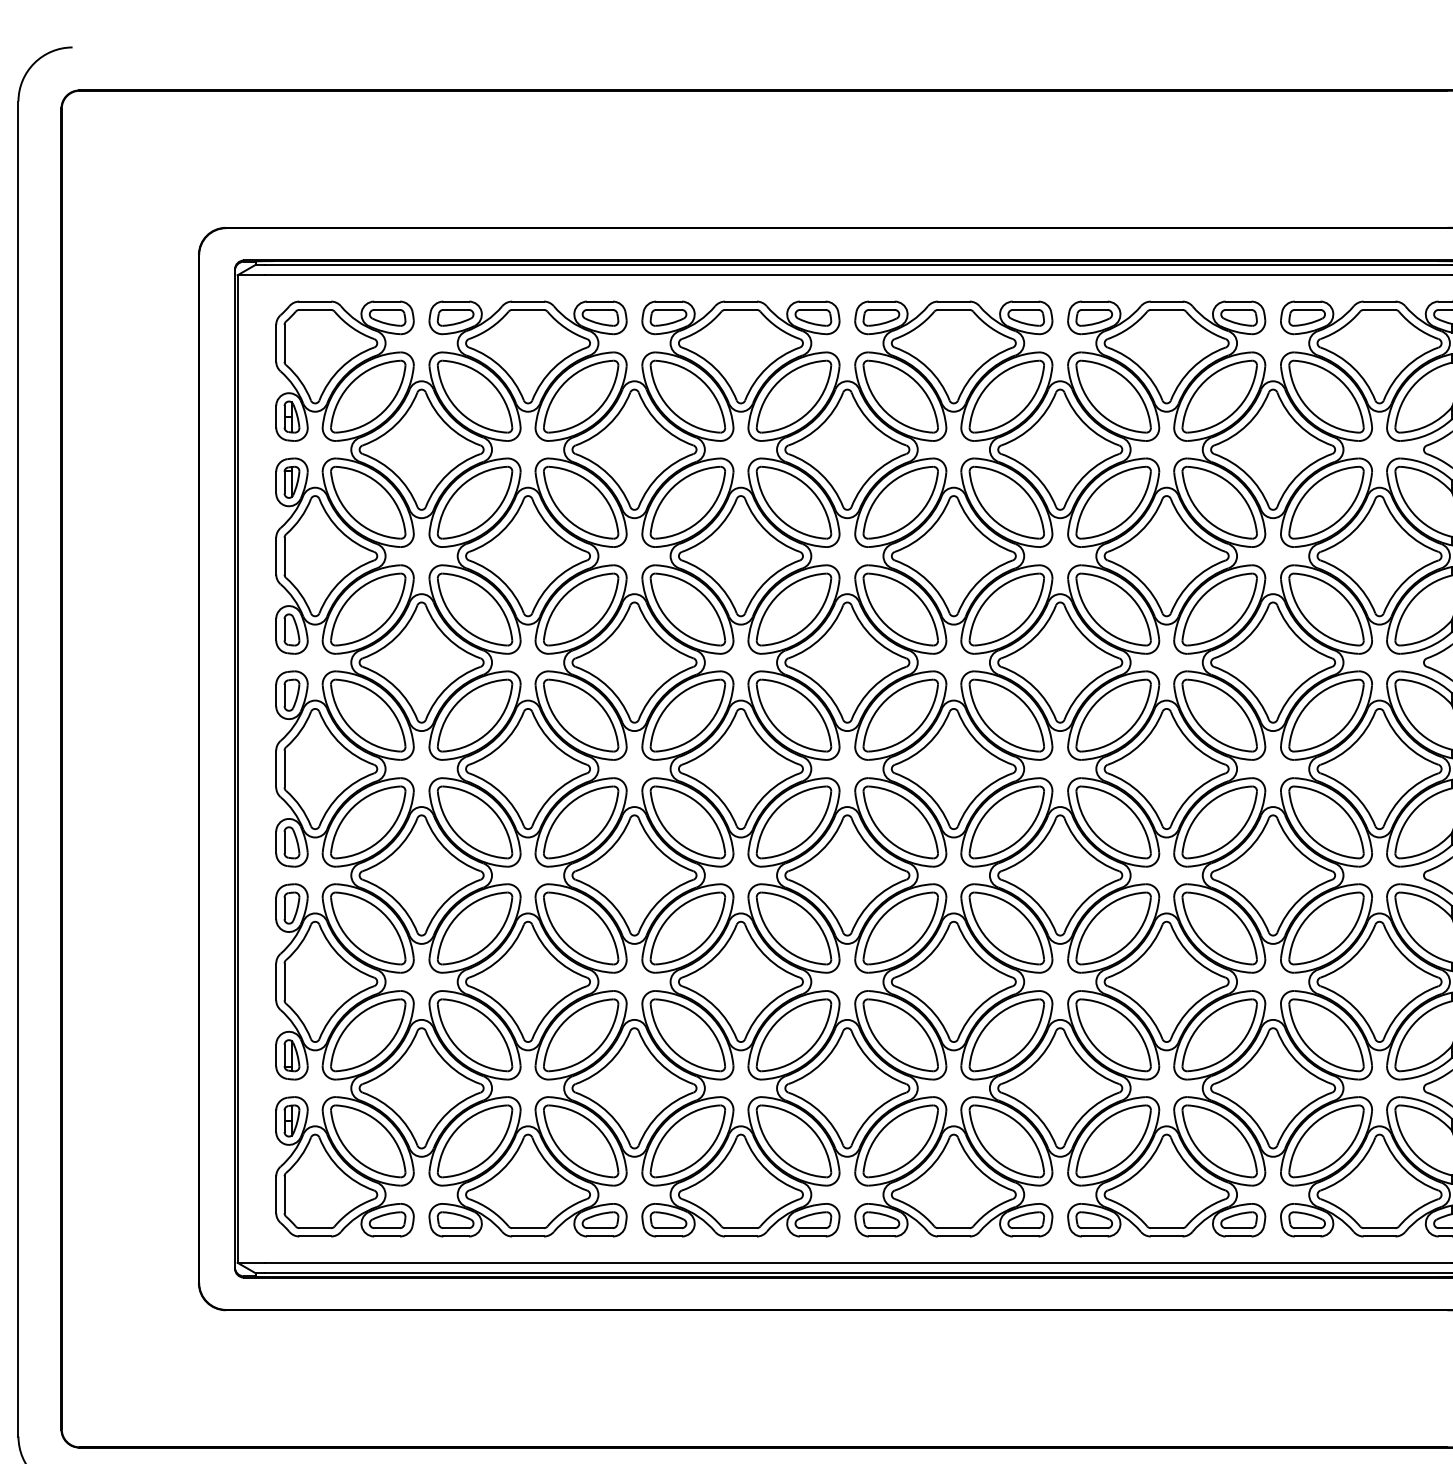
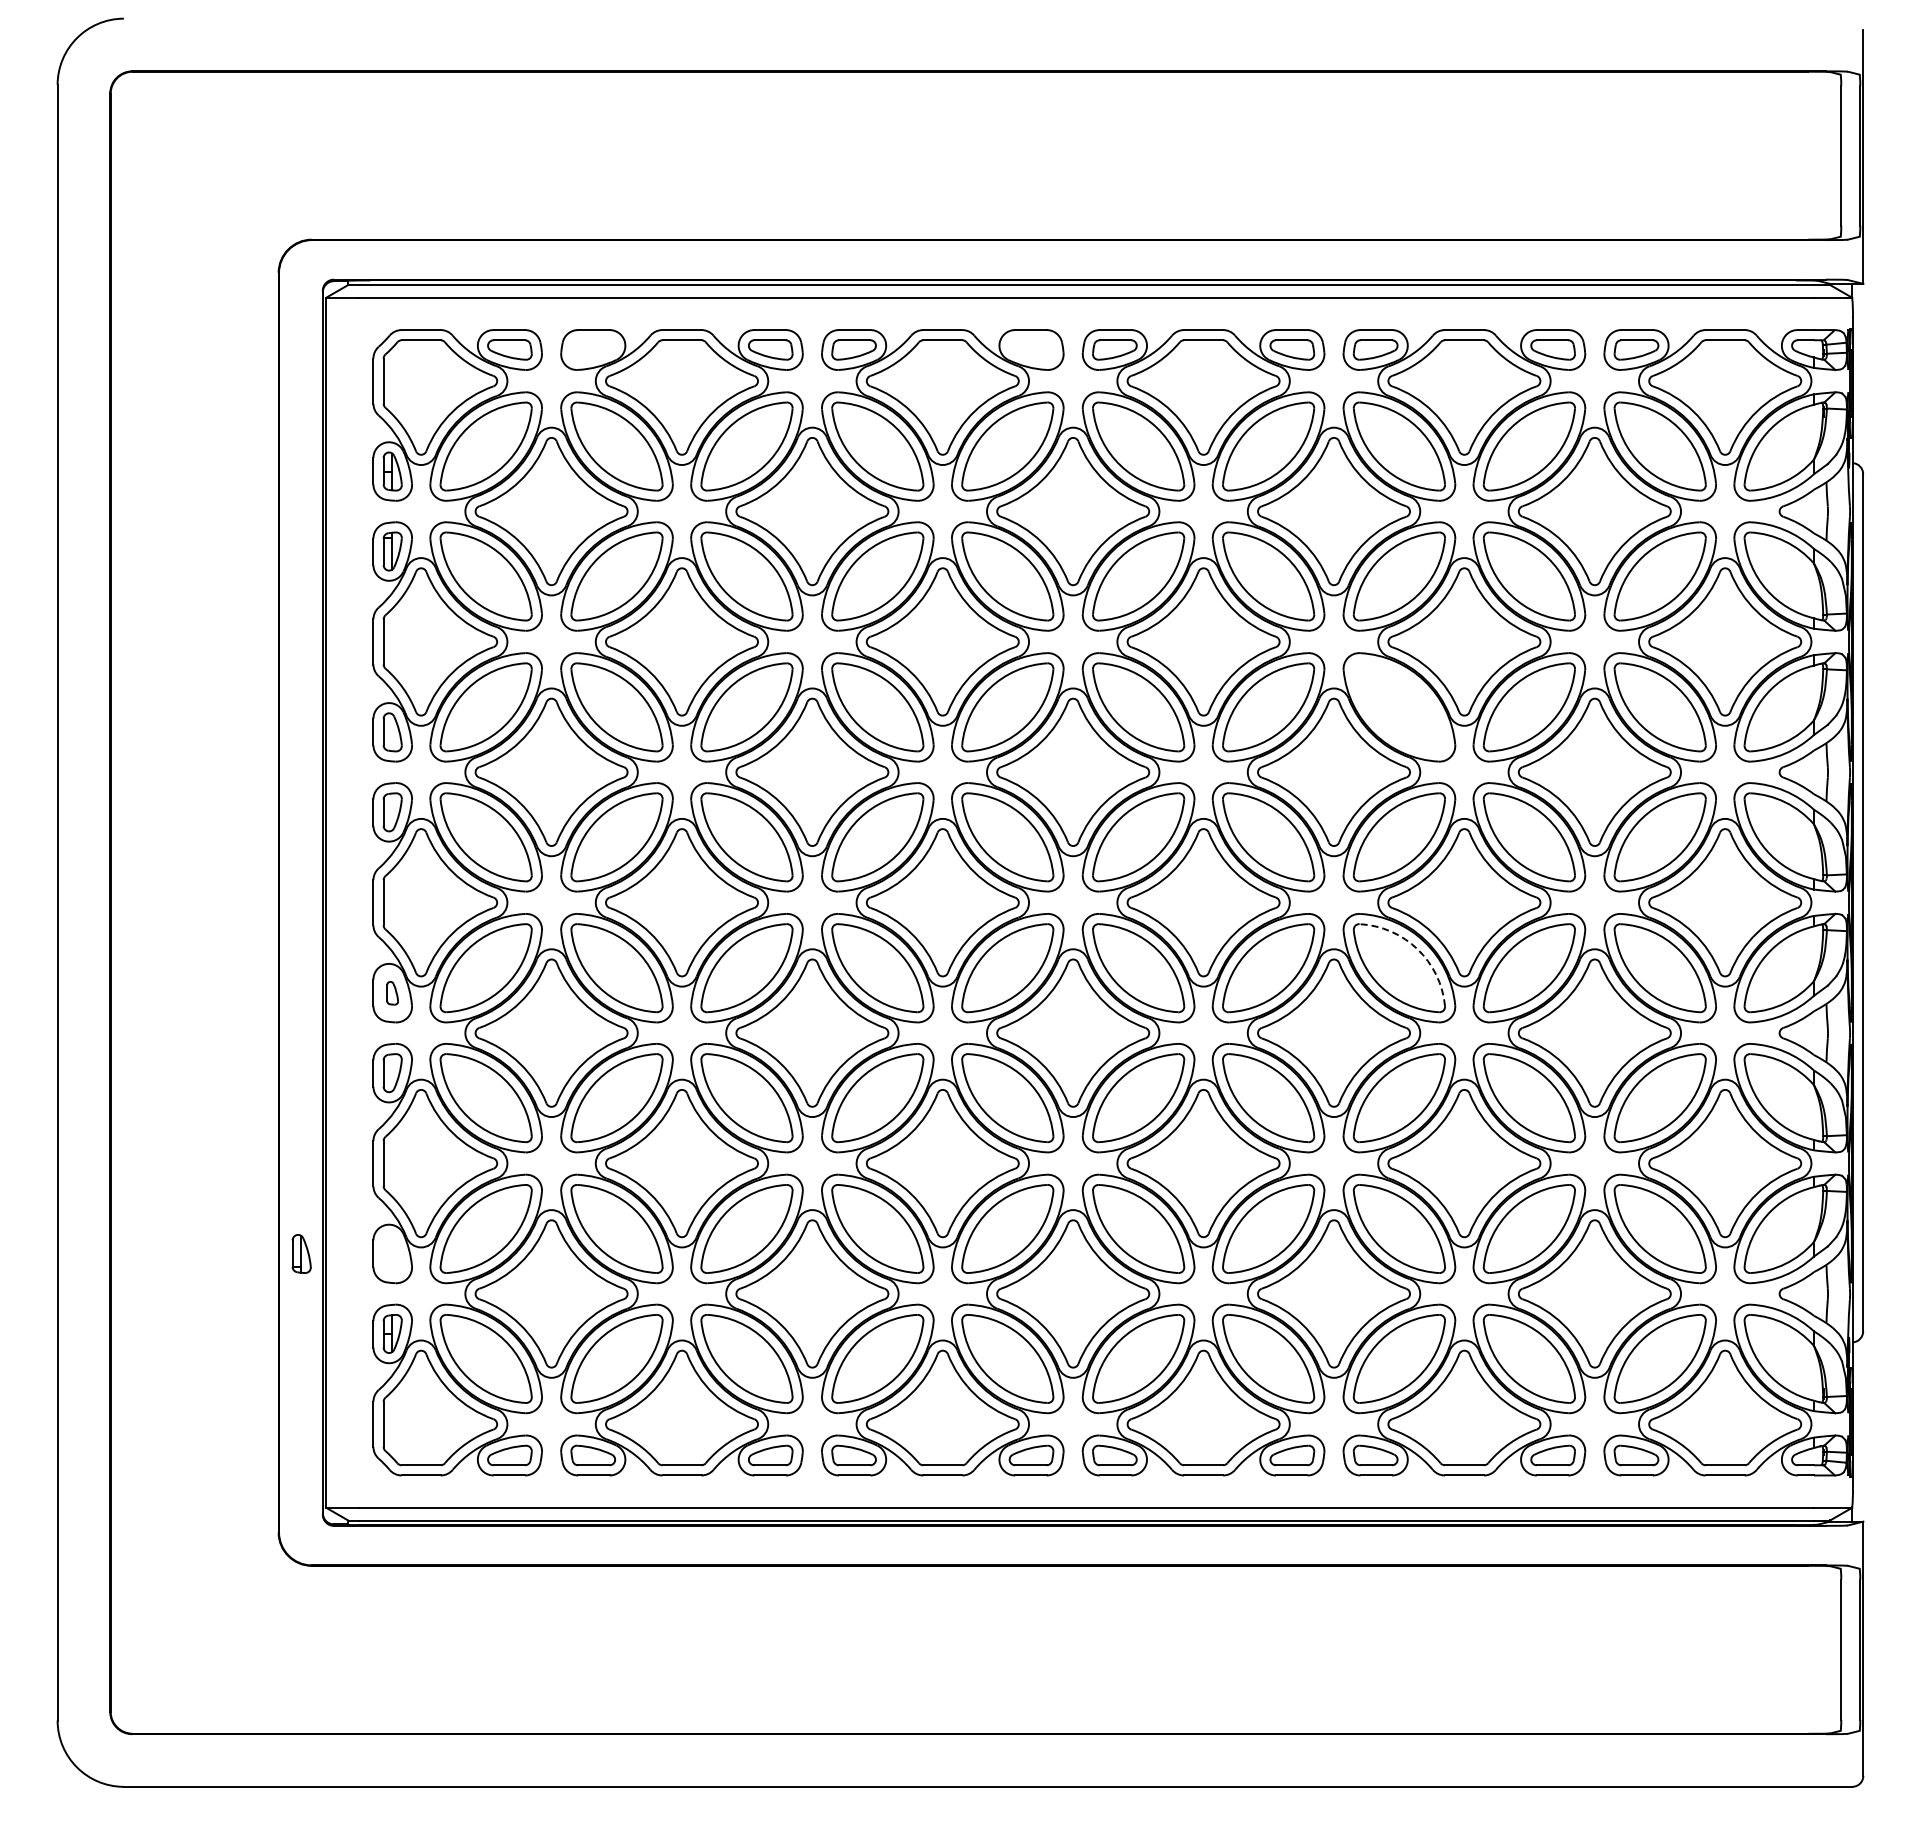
part: (455, 317) -> (593, 349), removed
part: (813, 317) -> (1031, 349), removed
part: (1112, 609) -> (1398, 707), removed
arc: (1128, 807) -> (1417, 949), solid -> dashed
part: (291, 843) -> (392, 993), size x0.6
part: (291, 1055) -> (301, 1253), moved

